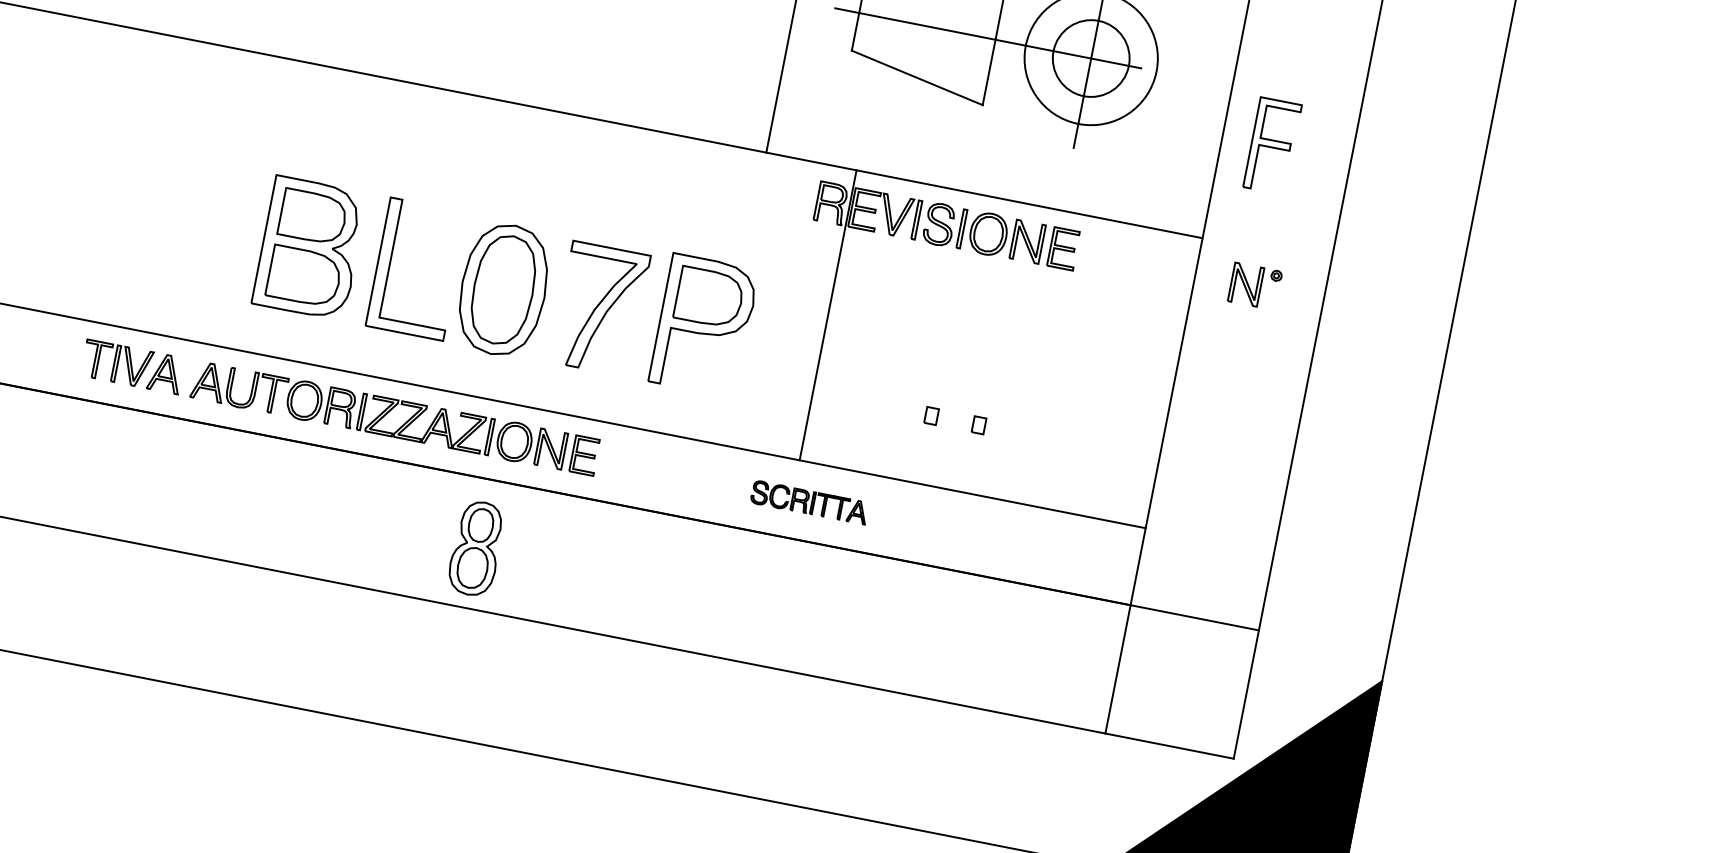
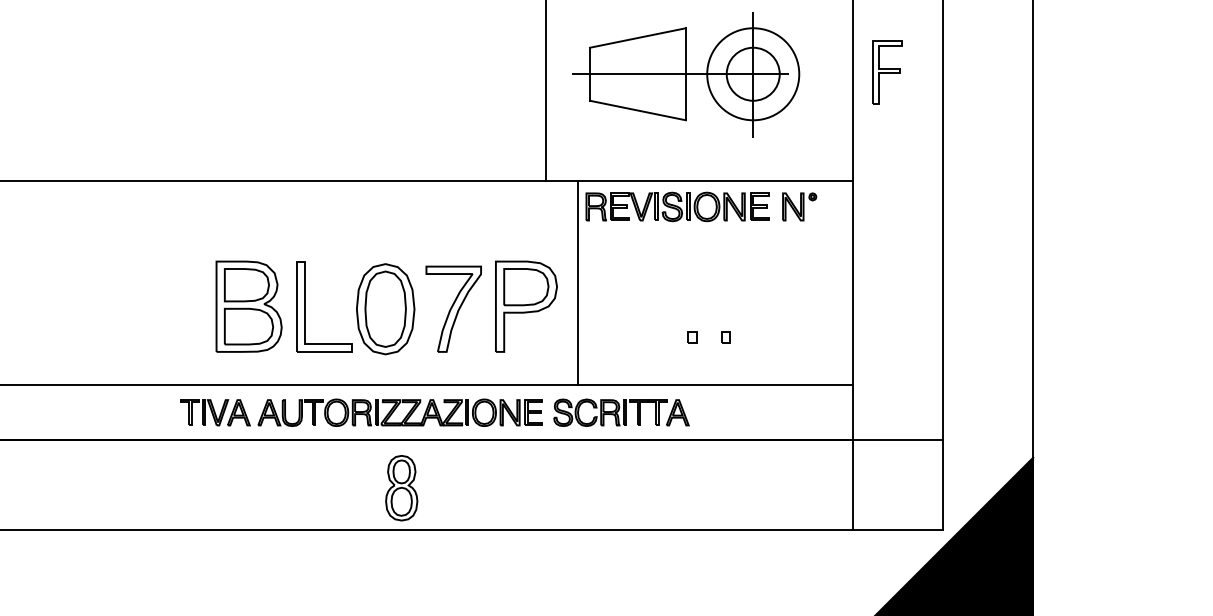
part: (1272, 146) -> (887, 72), moved
part: (1255, 285) -> (799, 206), moved
line: (828, 315) -> (578, 283), moved
part: (340, 407) -> (361, 412), moved
part: (809, 502) -> (621, 412), size x1.67

